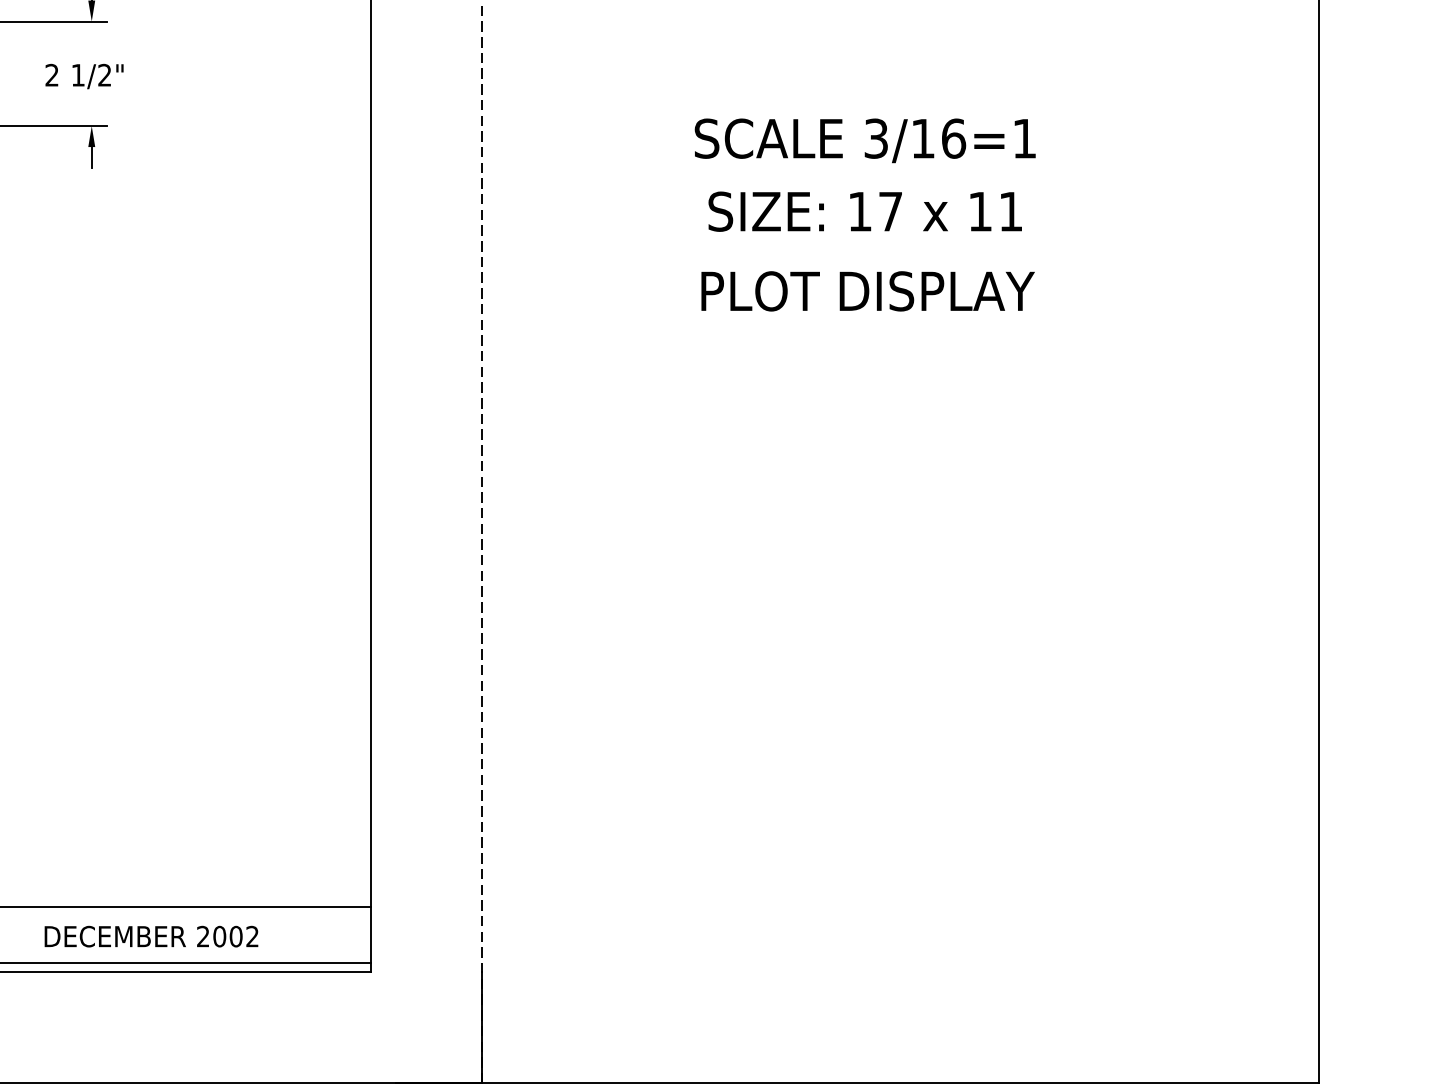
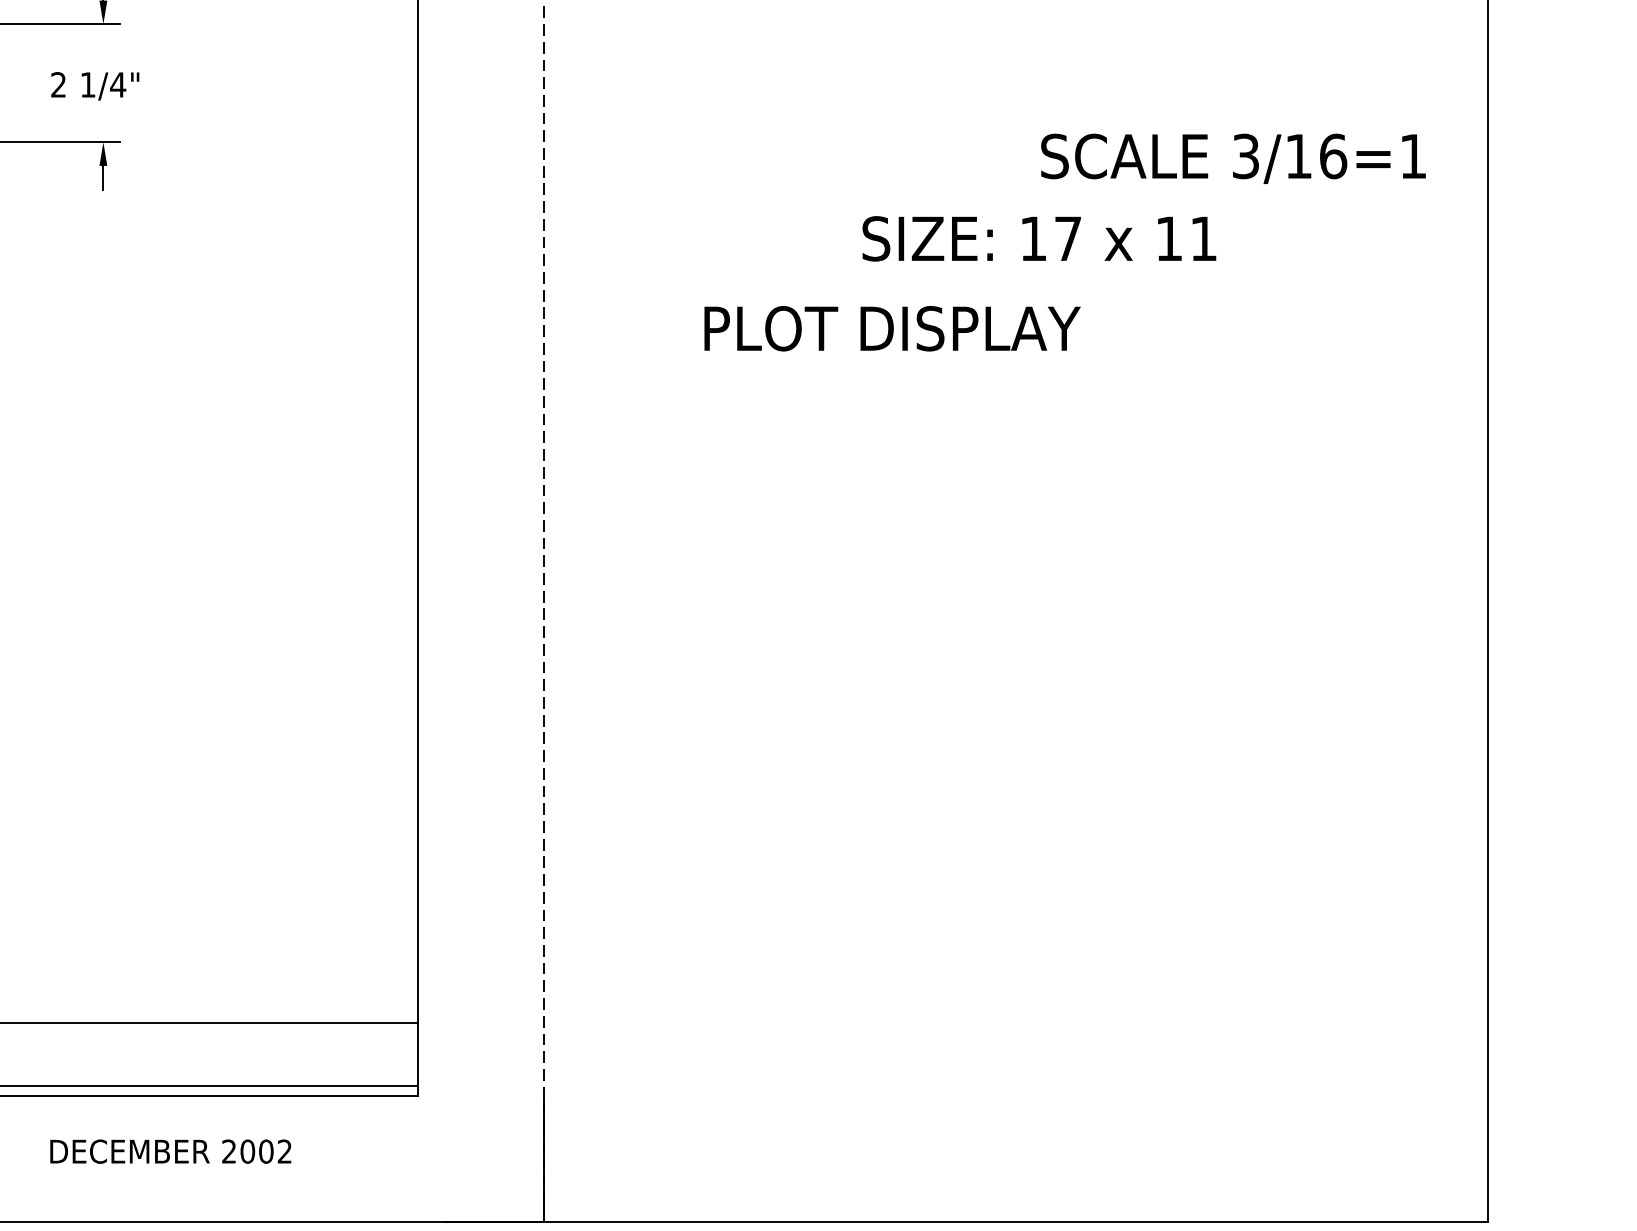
text: (104, 74) -> (117, 84), 1/2" -> 1/4"
text: (864, 140) -> (1232, 158), moved
text: (864, 211) -> (1038, 238), moved
text: (867, 291) -> (891, 328), moved
text: (151, 936) -> (170, 1151), moved

